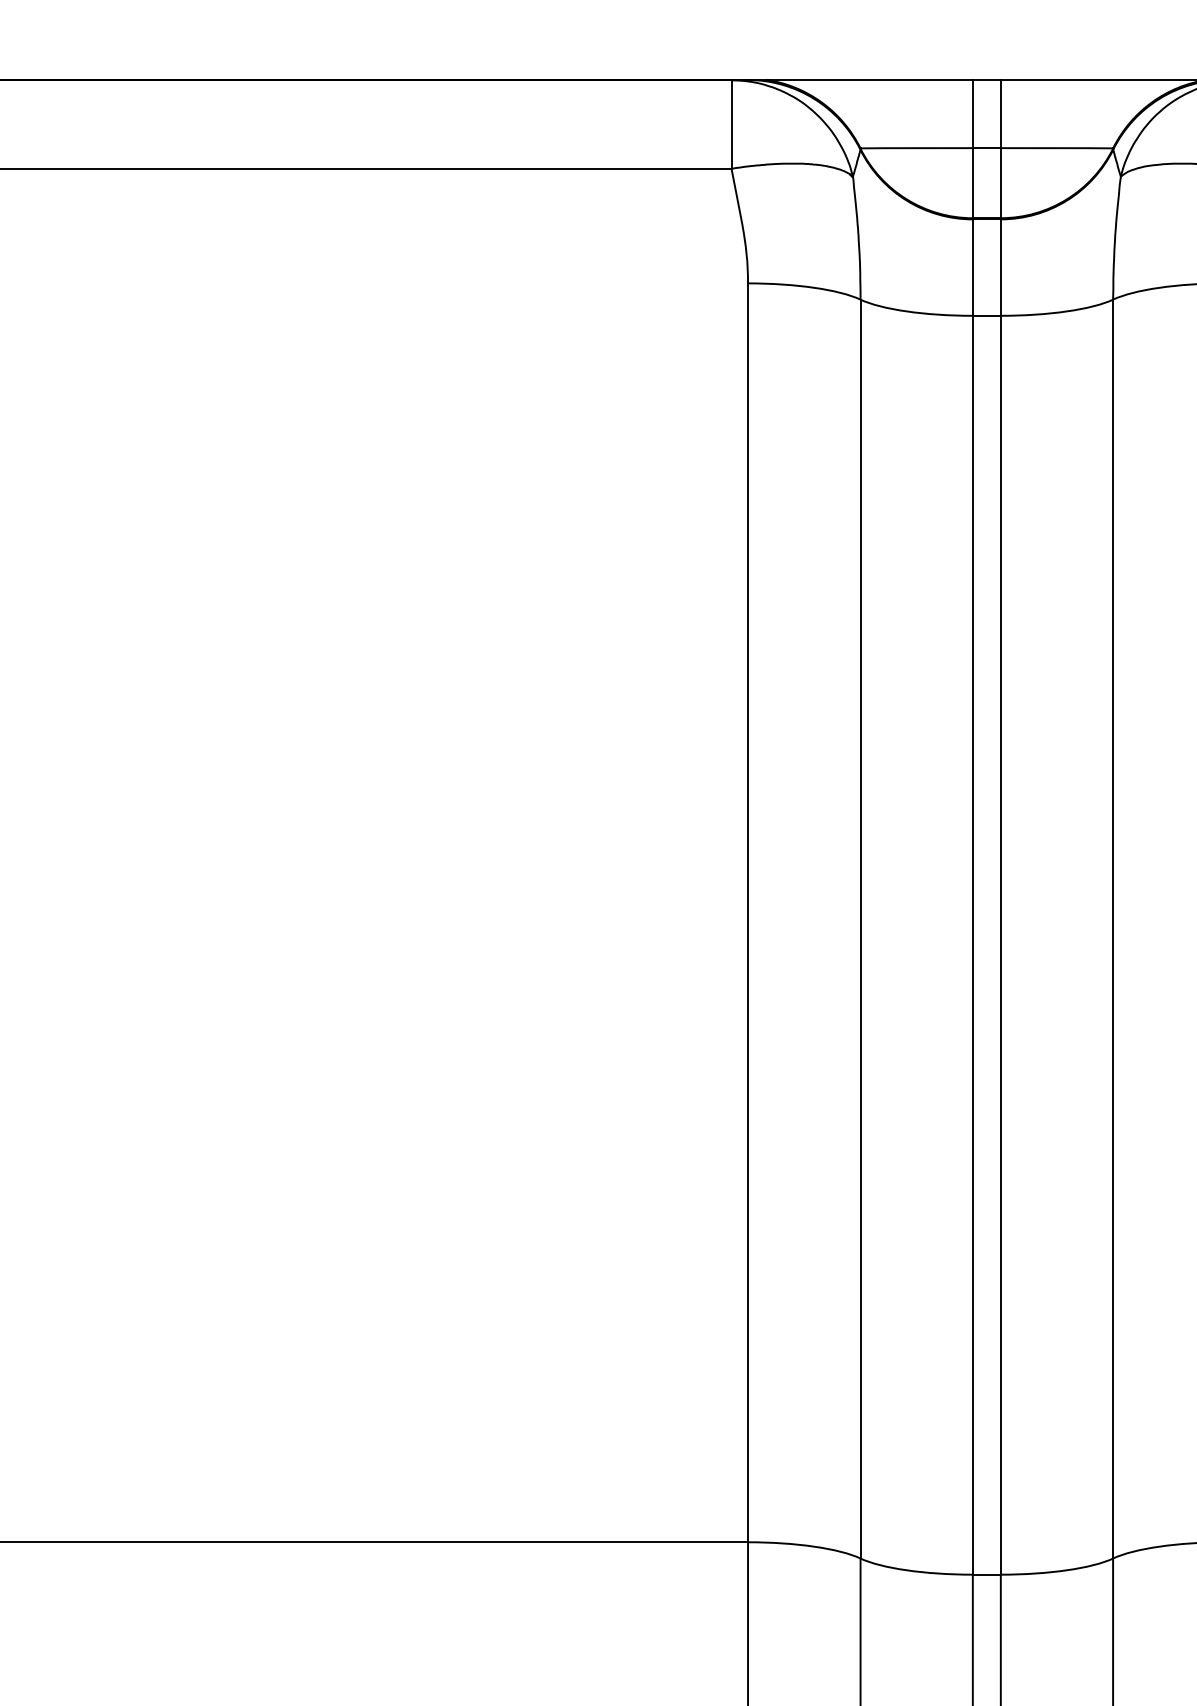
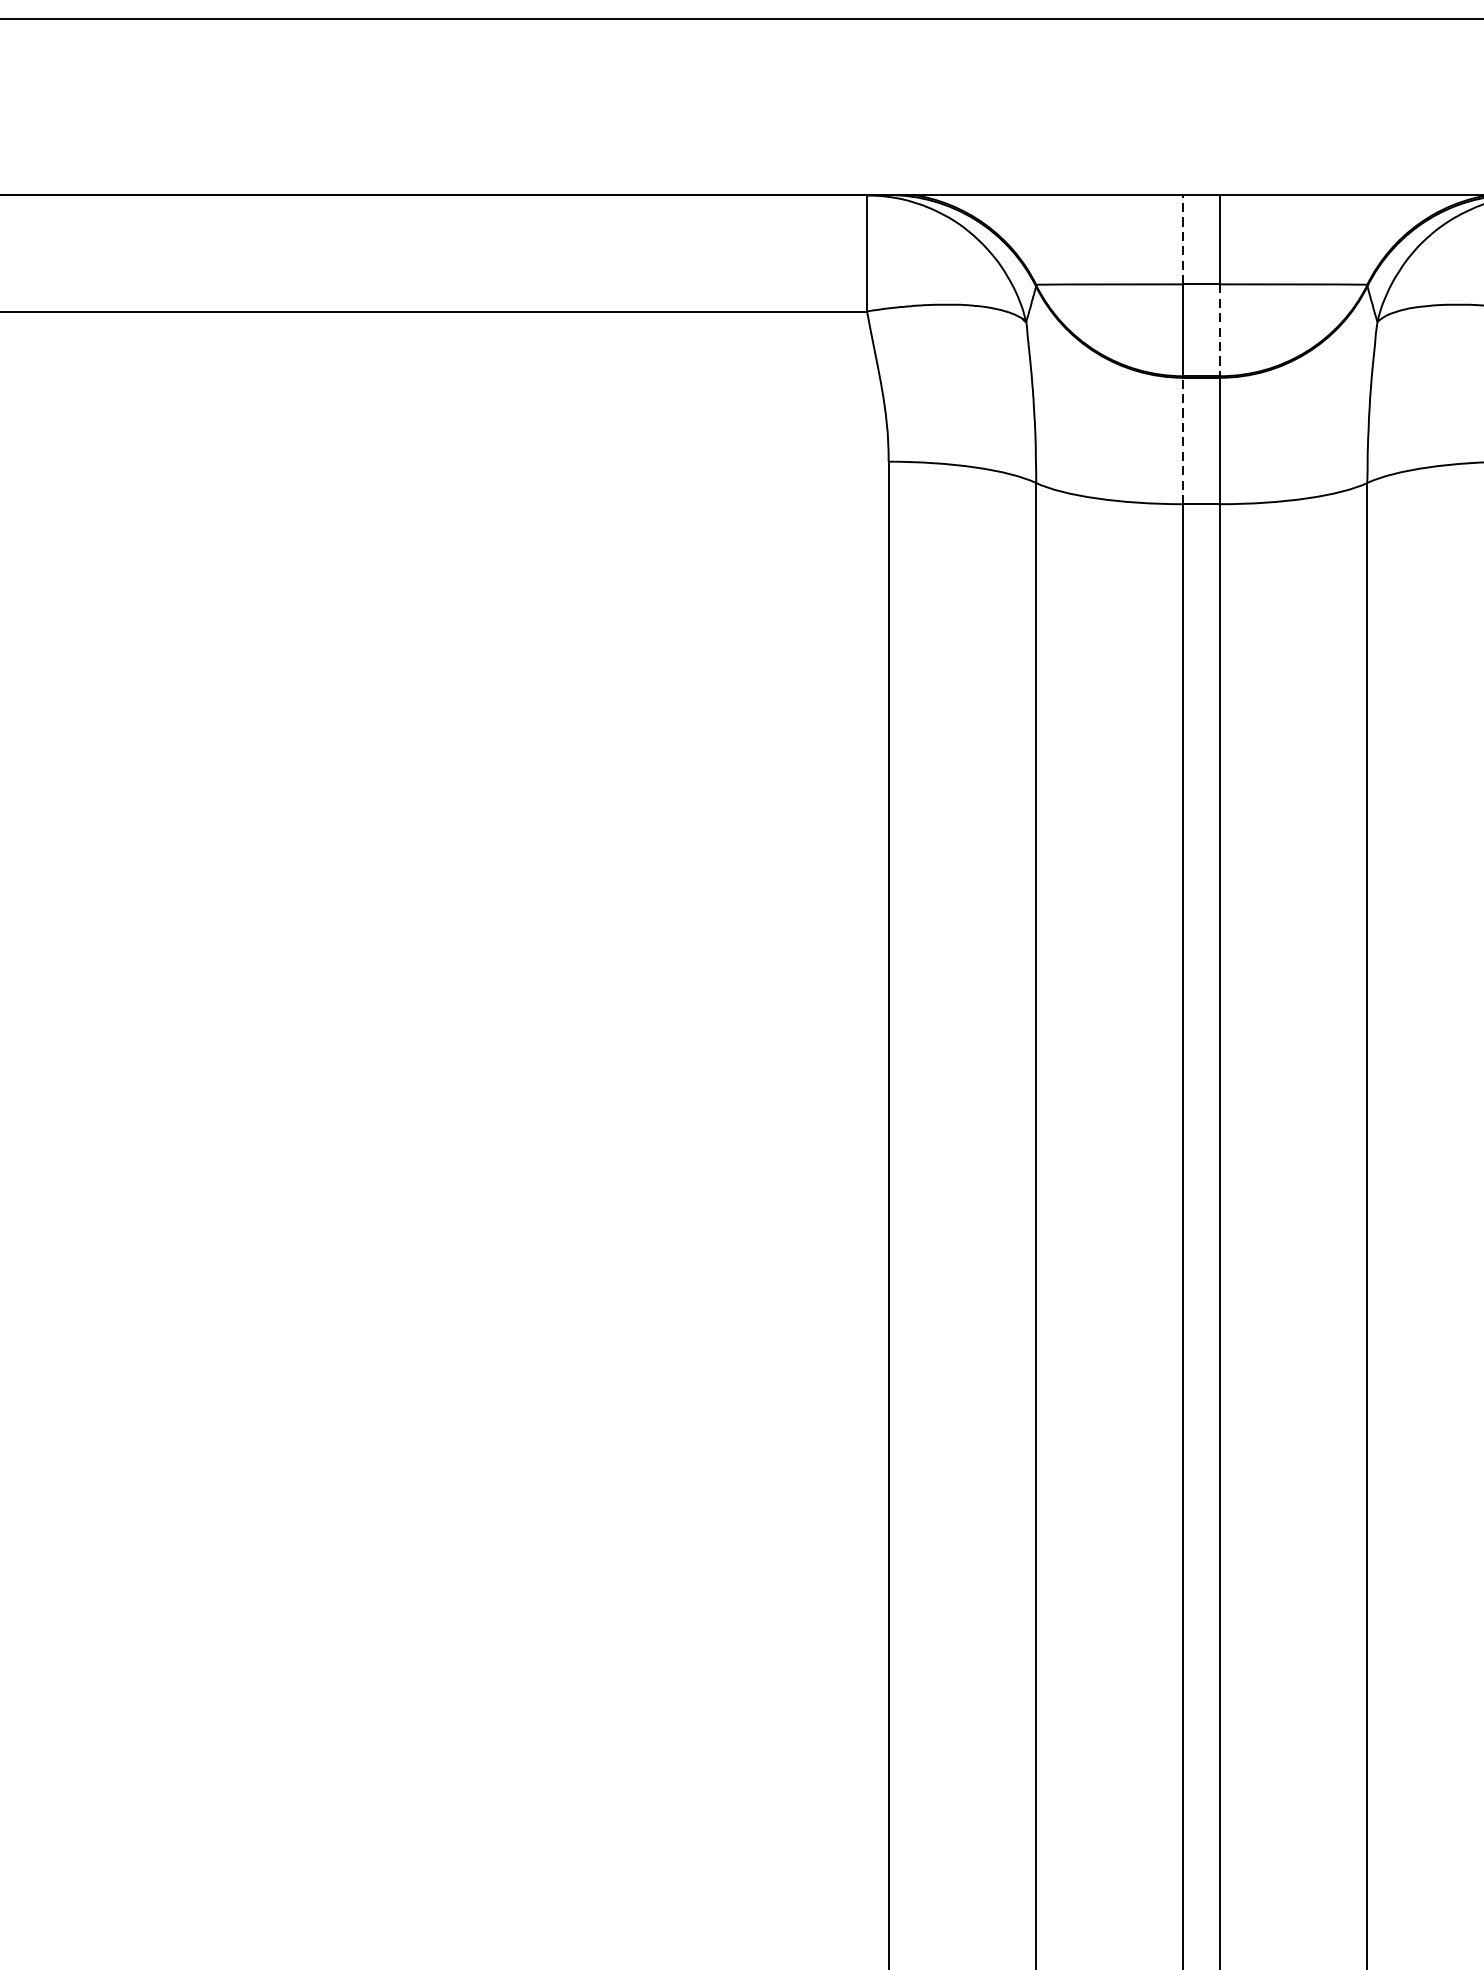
line: (972, 113) -> (1182, 238), solid -> dashed
line: (1000, 183) -> (1219, 330), solid -> dashed
line: (972, 267) -> (1182, 440), solid -> dashed

